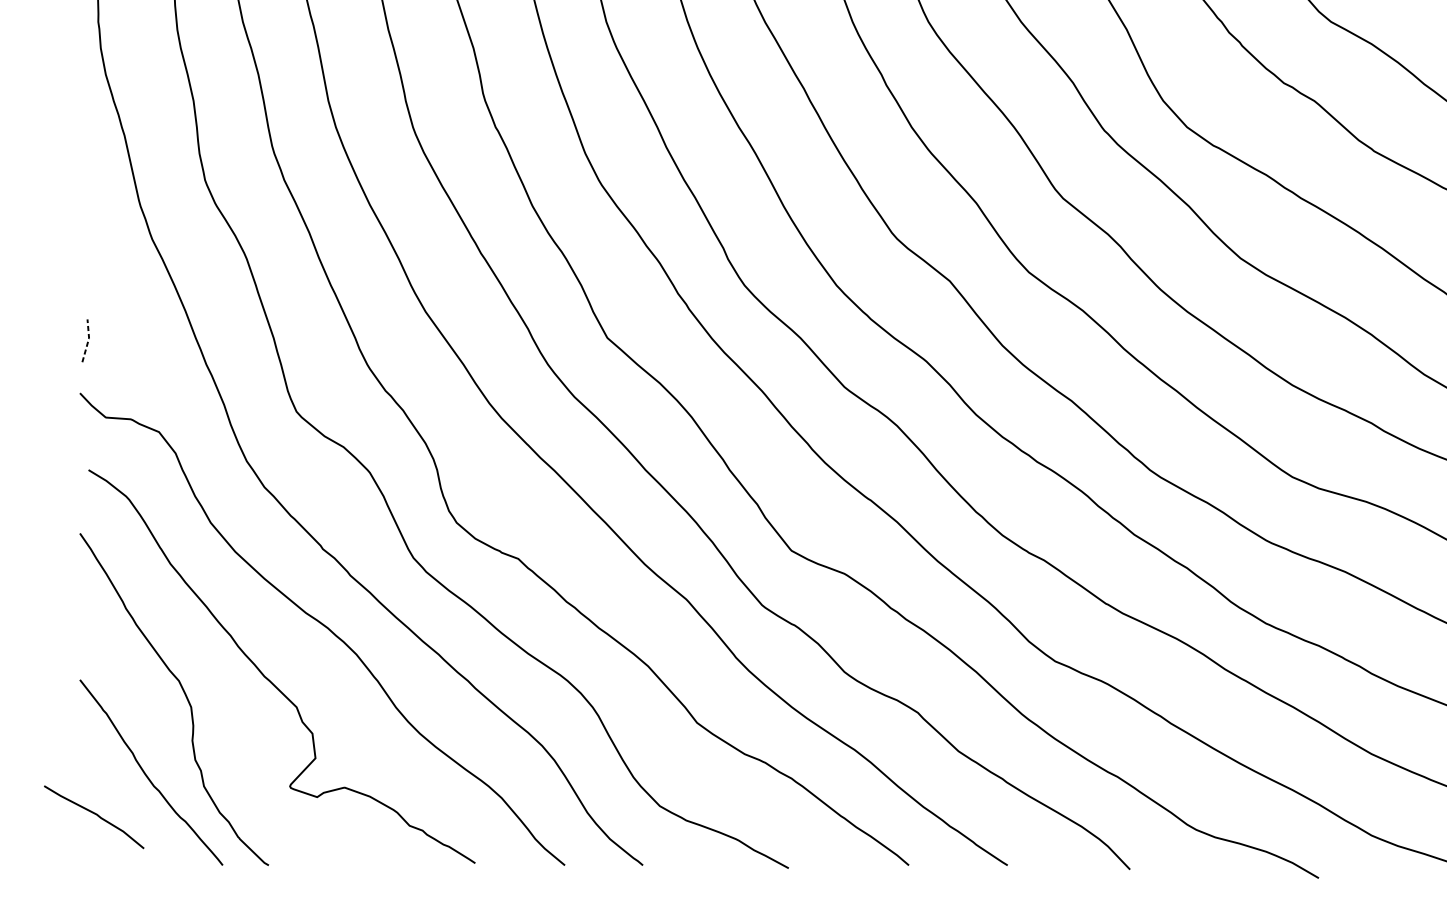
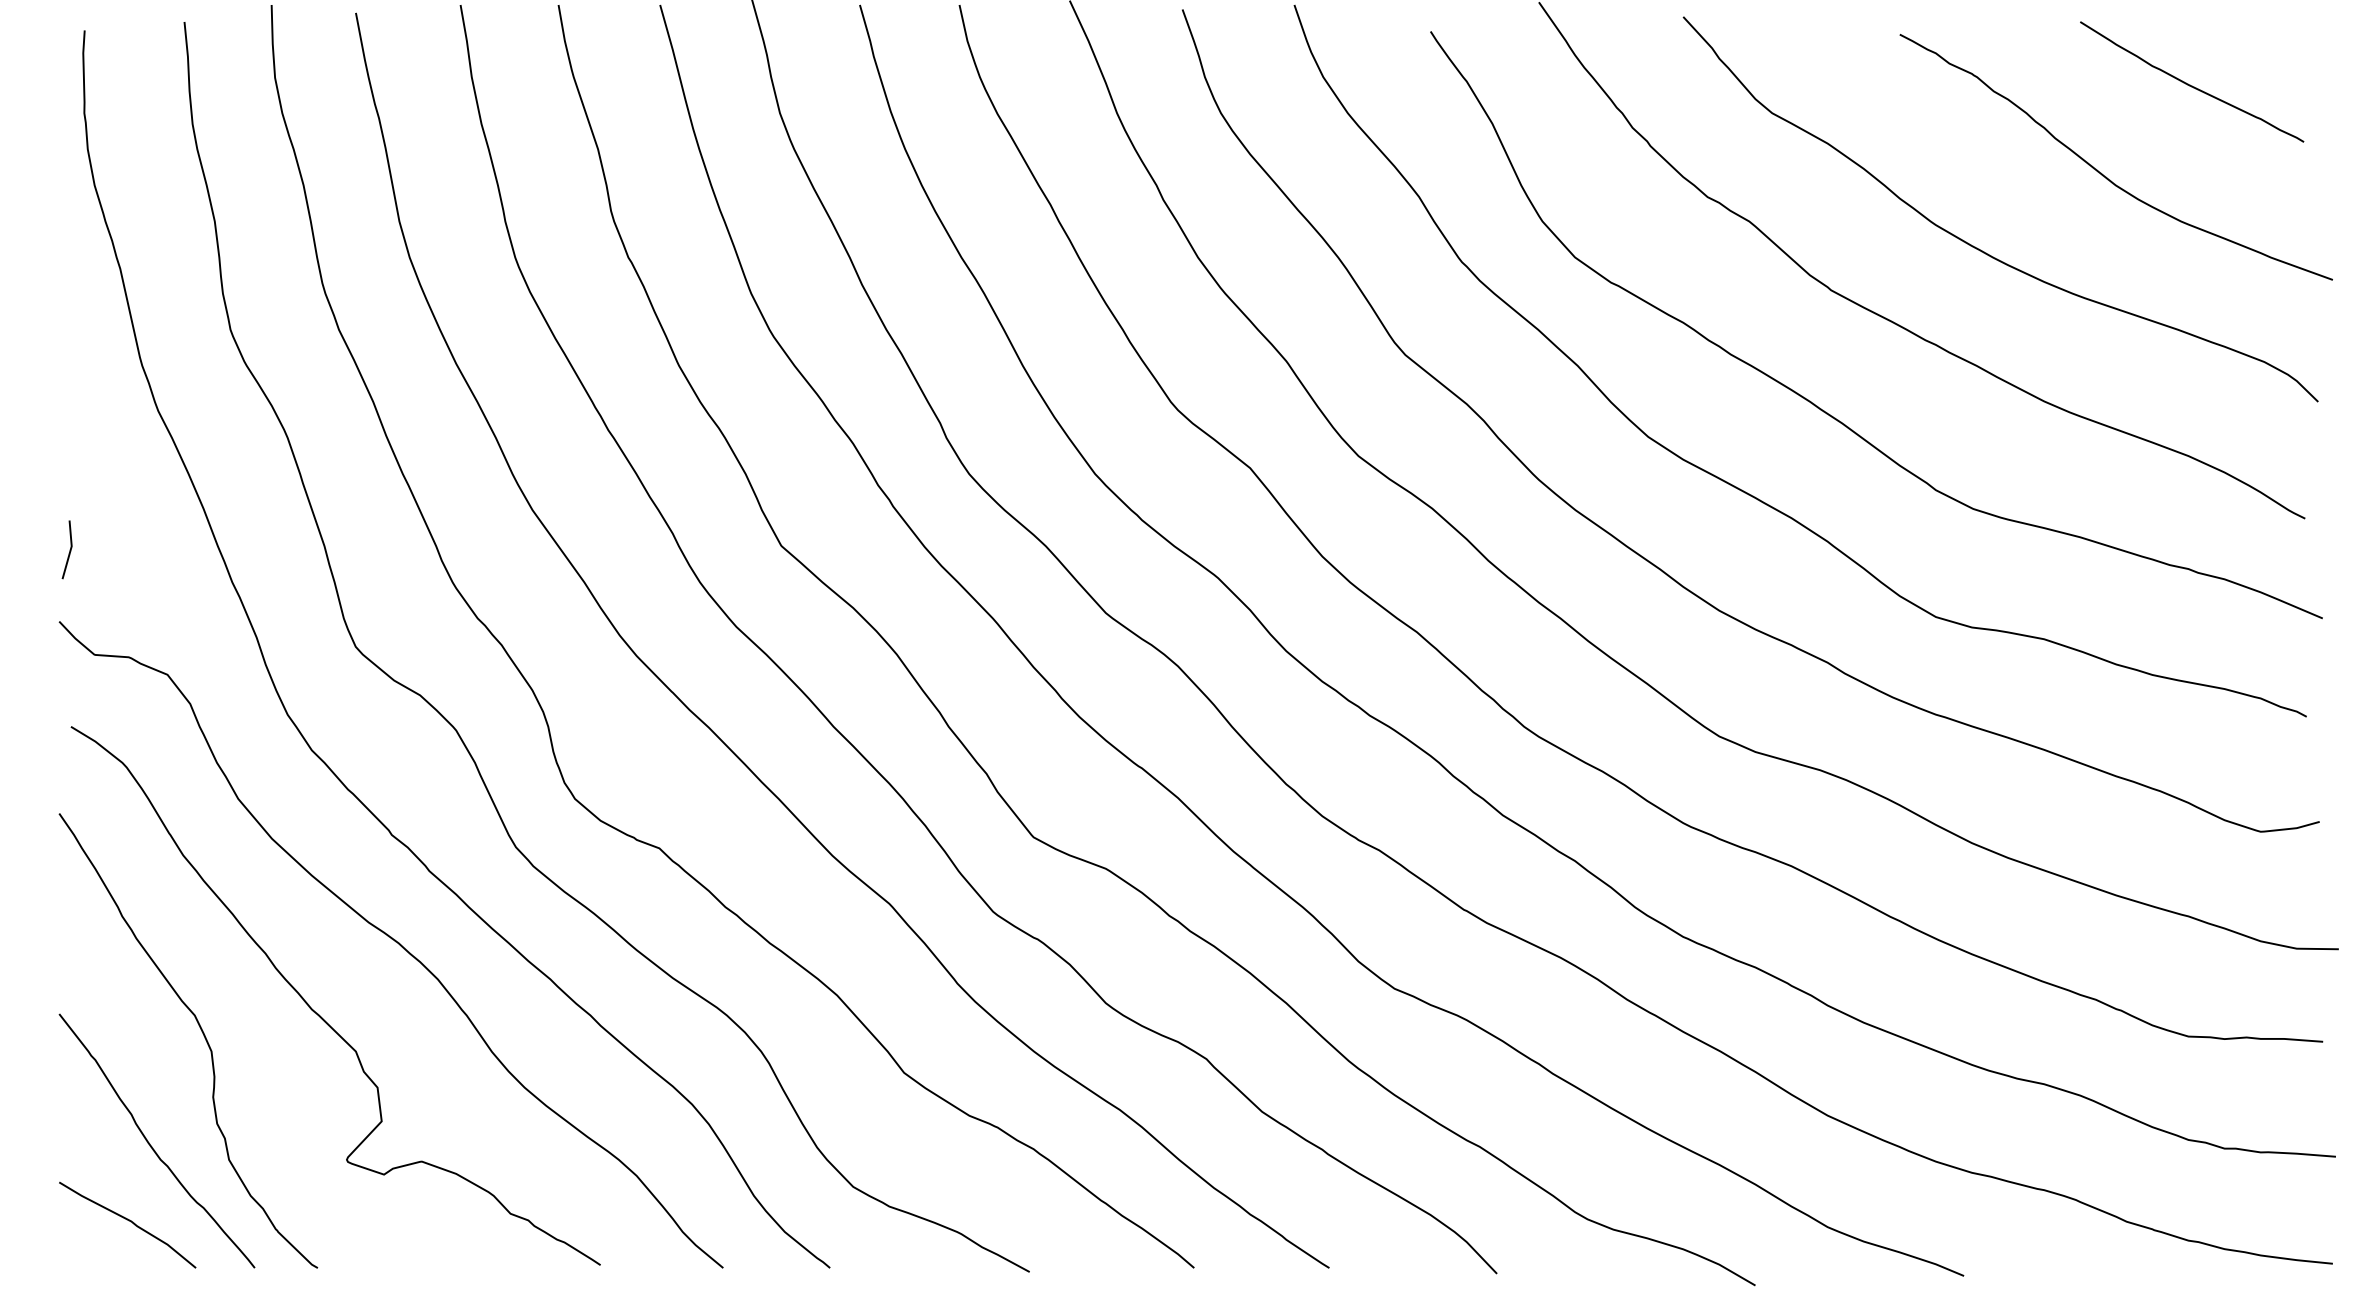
line: (88, 341) -> (70, 550), dashed -> solid
curve: (95, 814) -> (129, 1221), moved

